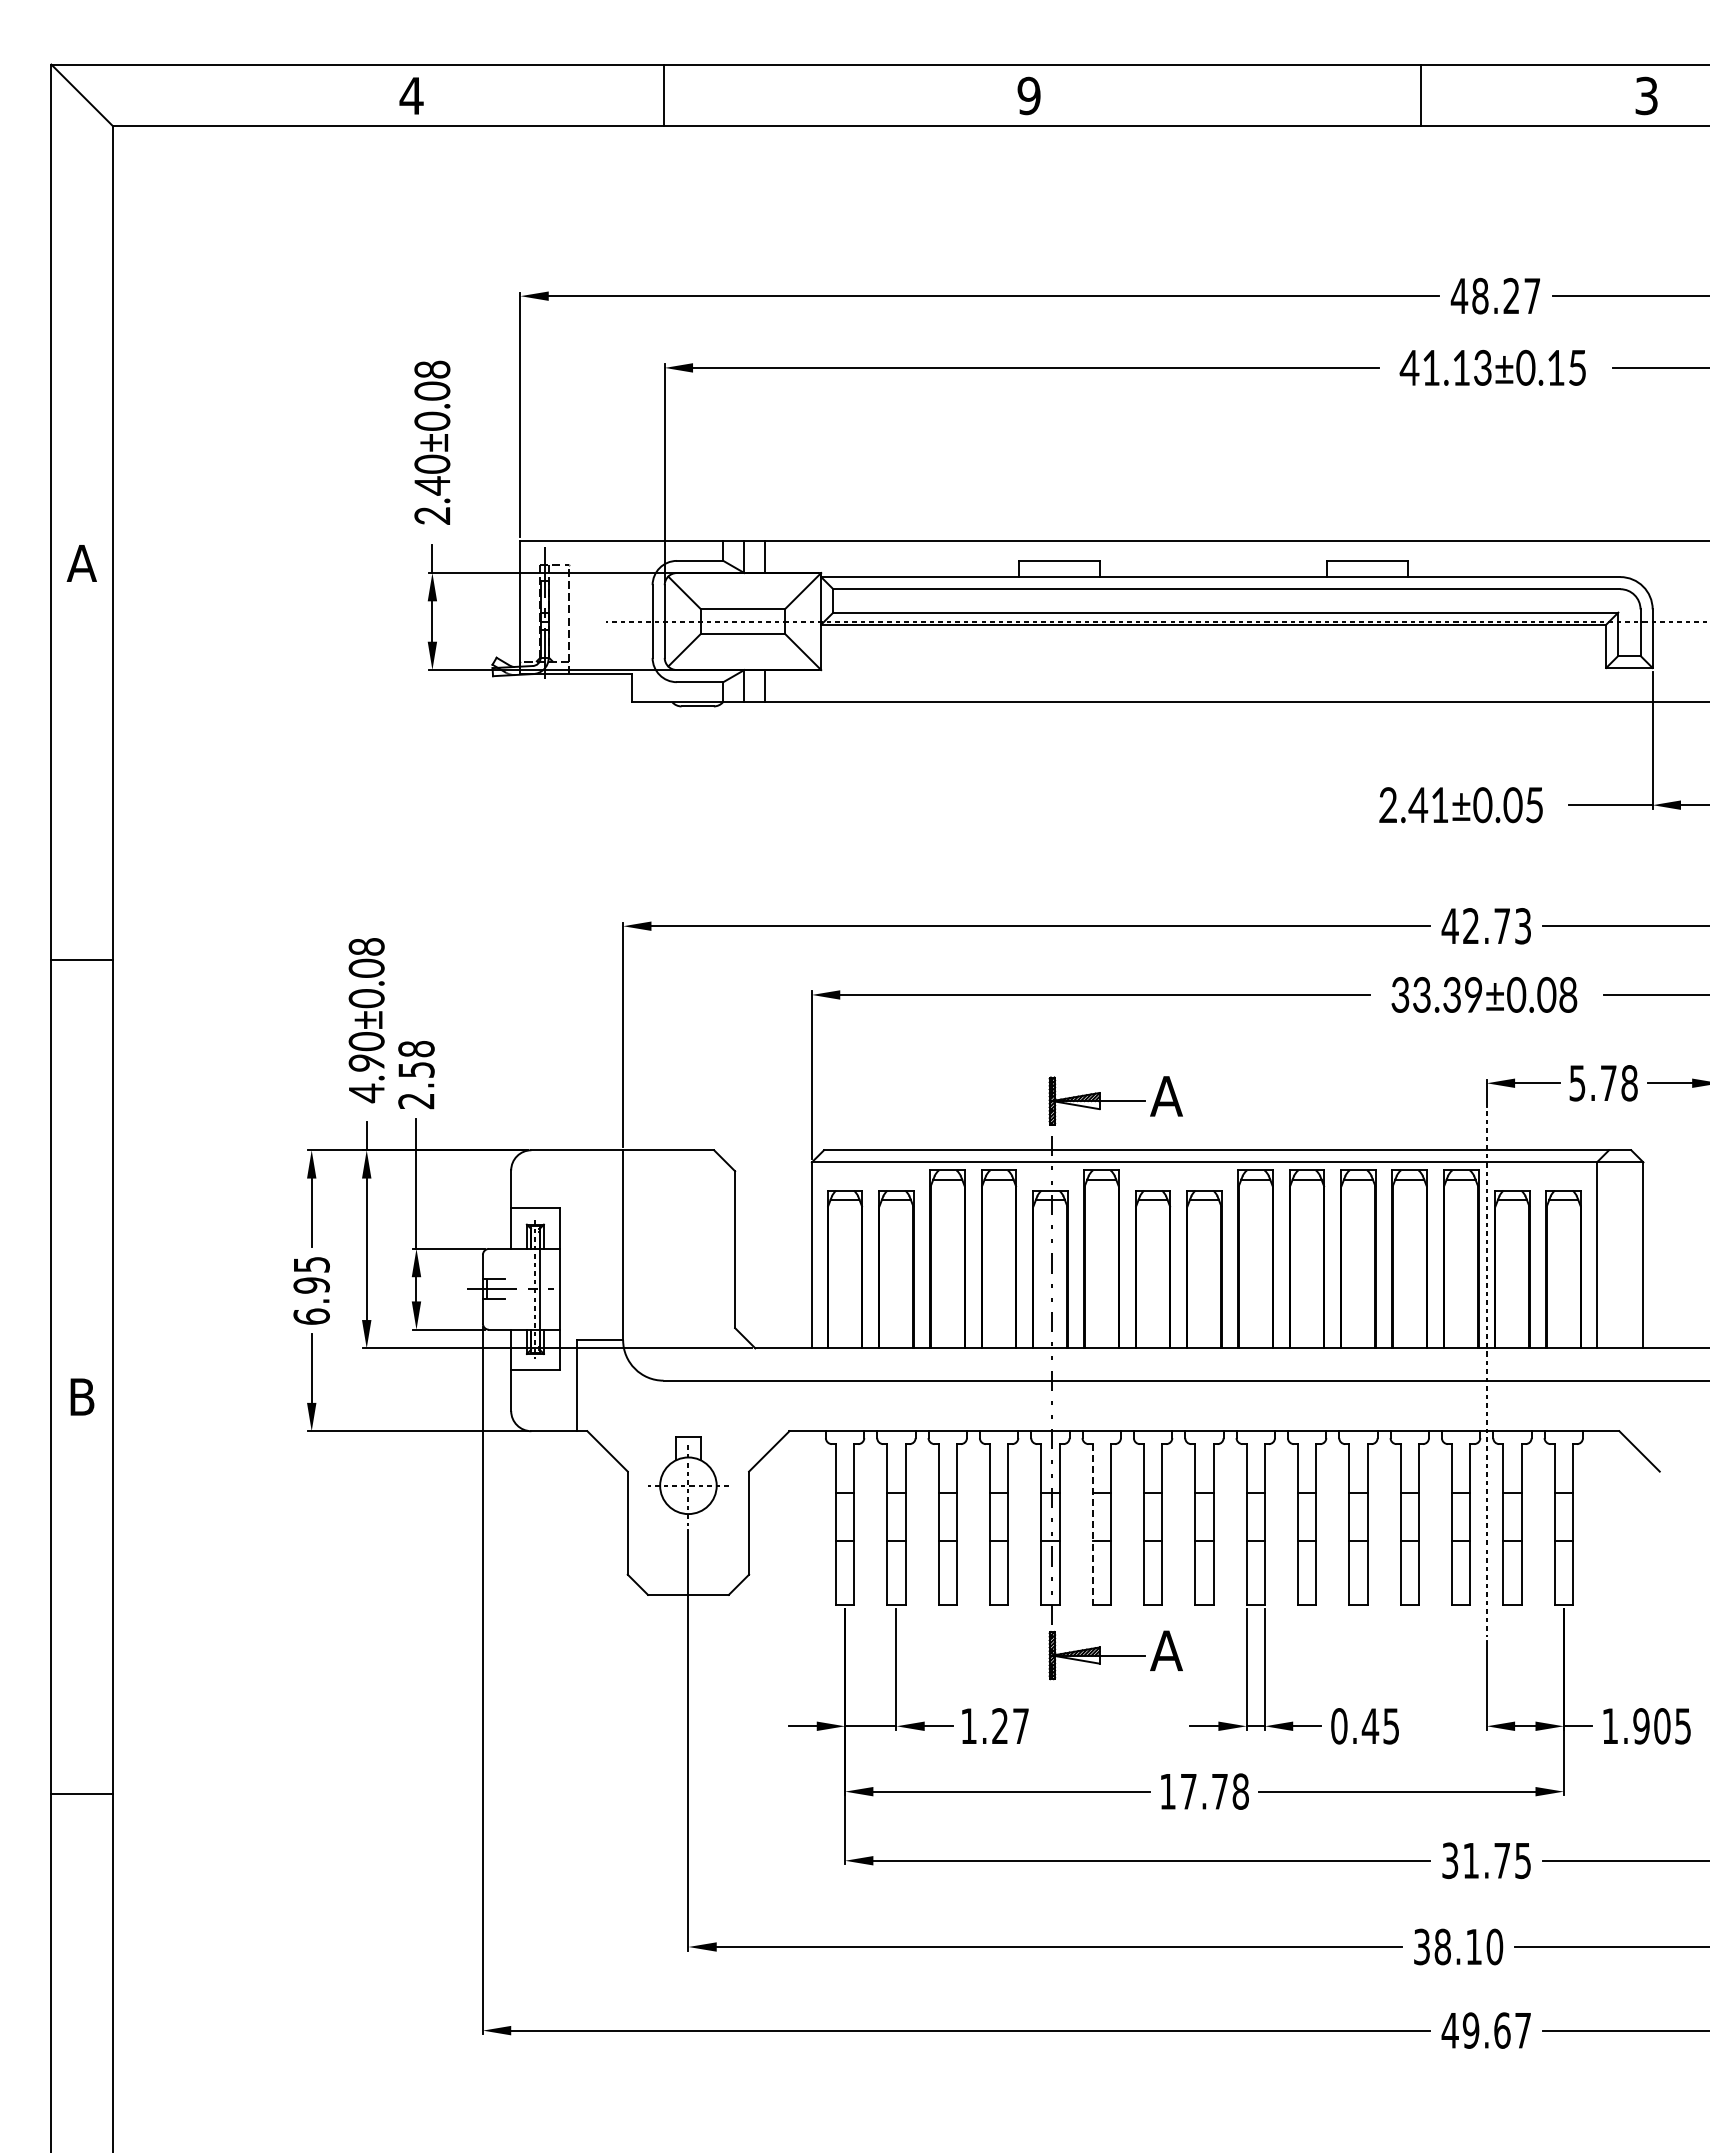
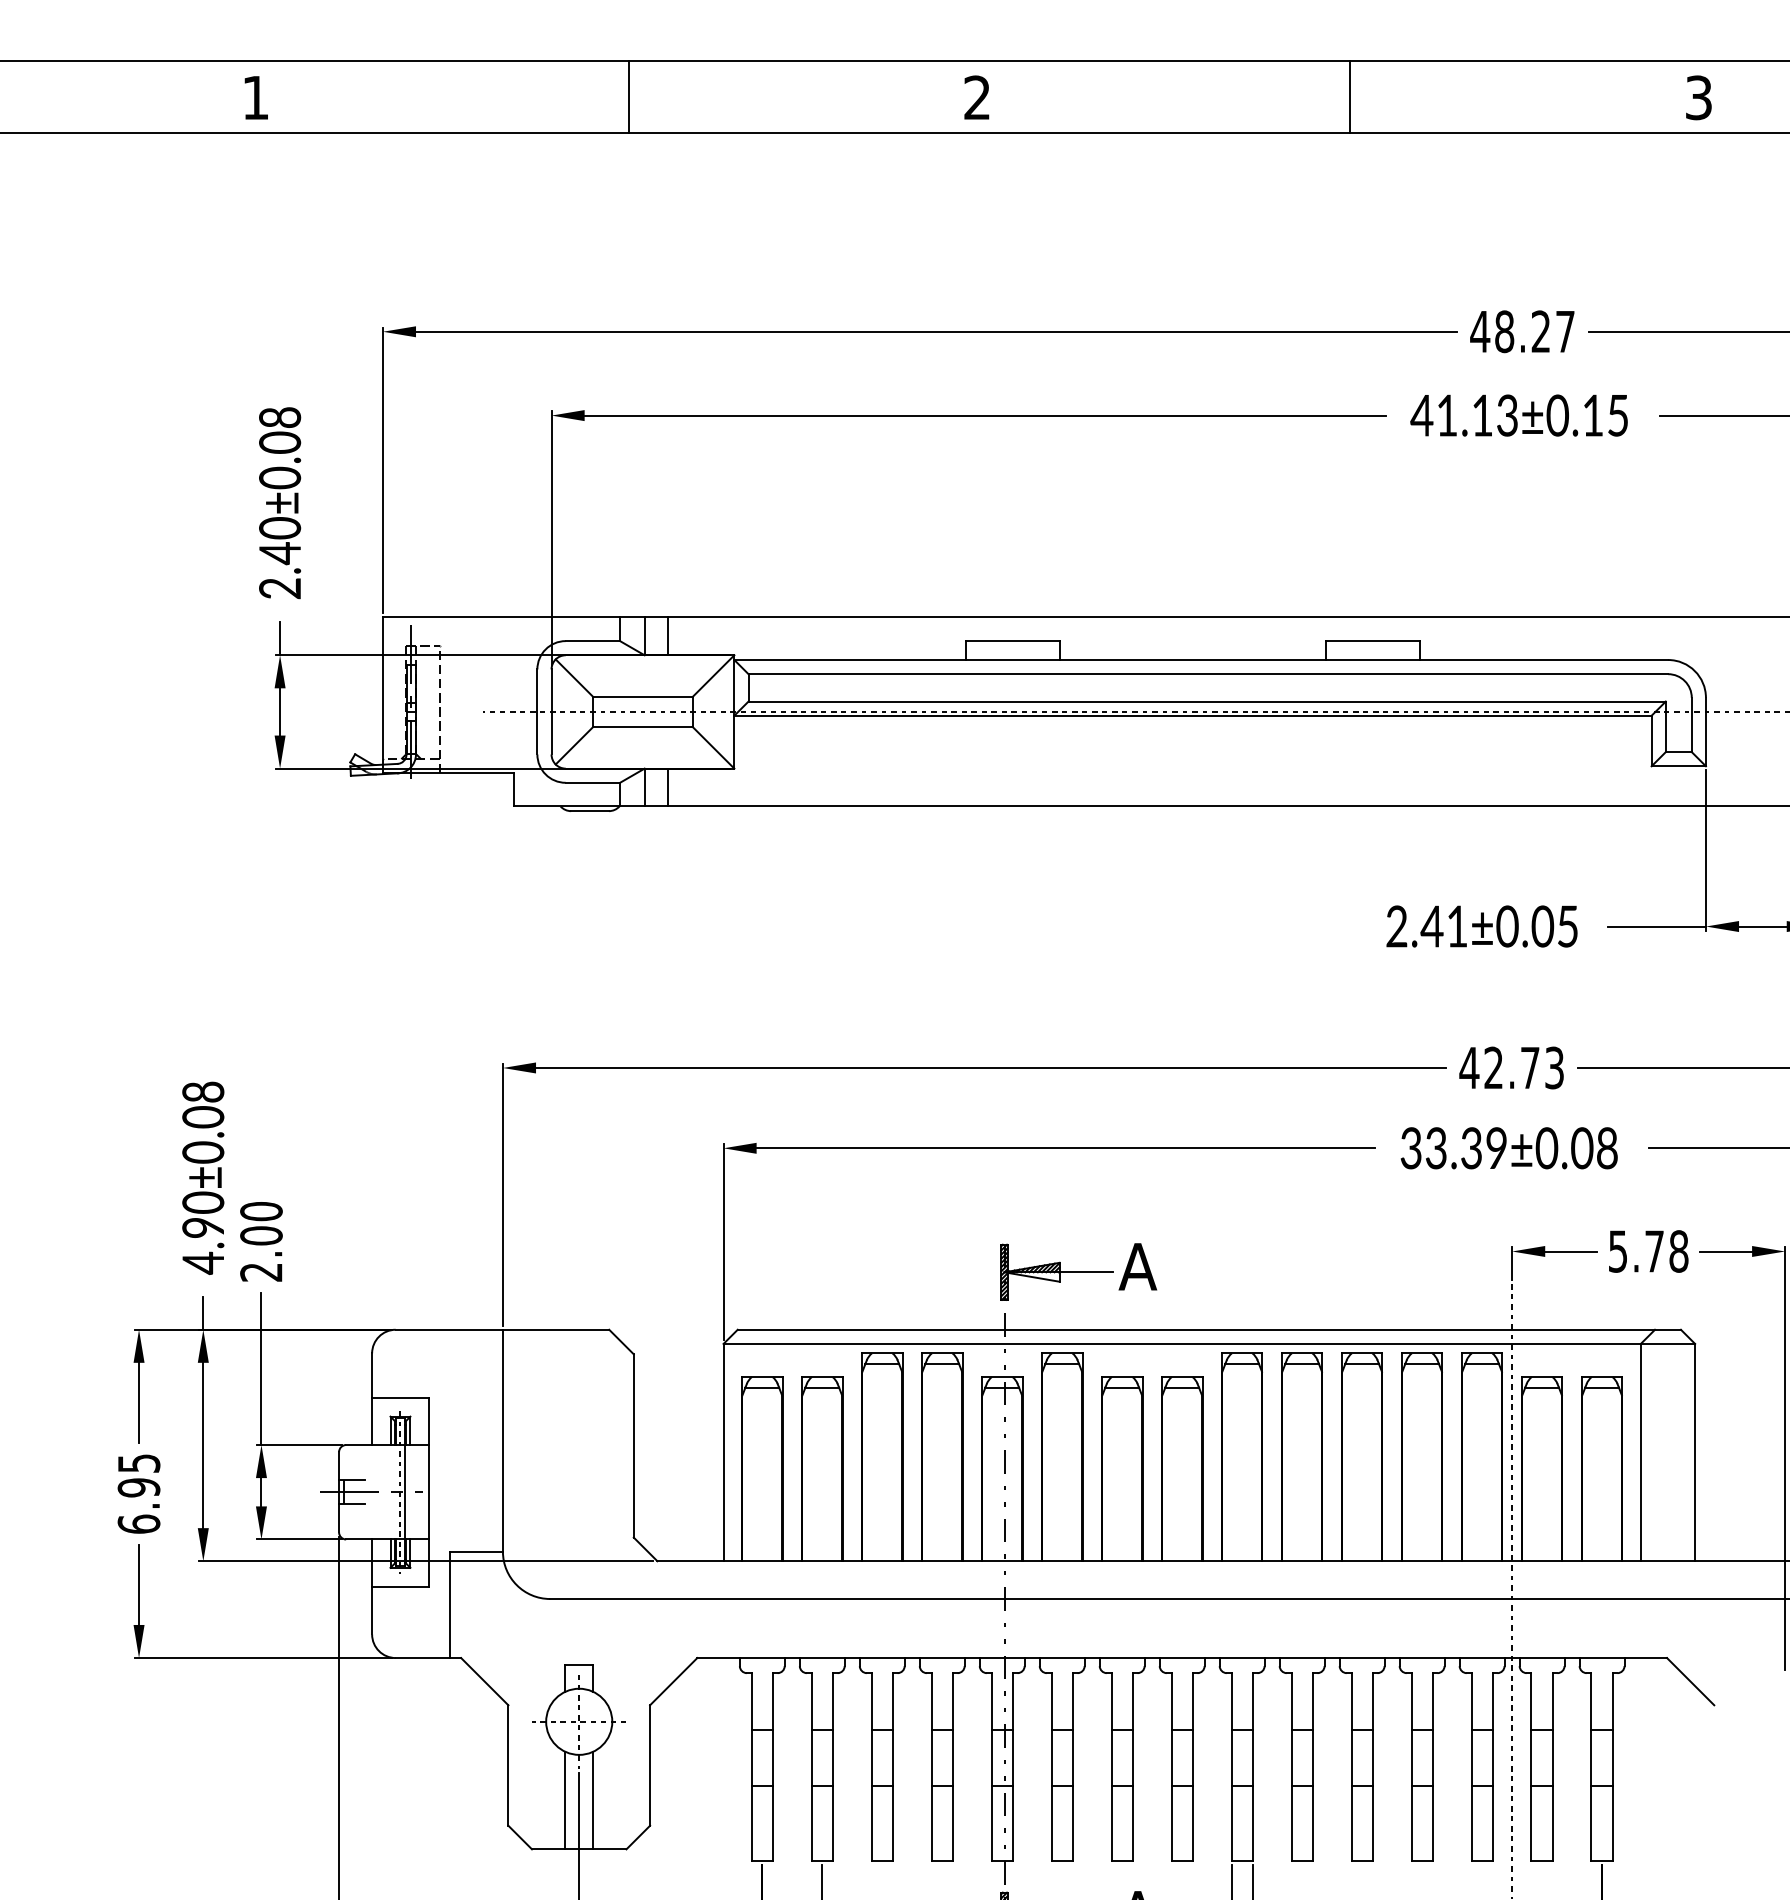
text: (411, 95) -> (255, 97), 4 -> 1
line: (663, 95) -> (628, 97), moved
text: (1028, 95) -> (976, 97), 9 -> 2
line: (1421, 95) -> (1350, 97), moved
text: (416, 1059) -> (261, 1223), 2.58 -> 2.00
line: (1092, 1525) -> (1051, 1768), dashed -> solid
line: (676, 1552) -> (565, 1799), added
line: (700, 1552) -> (593, 1799), added

